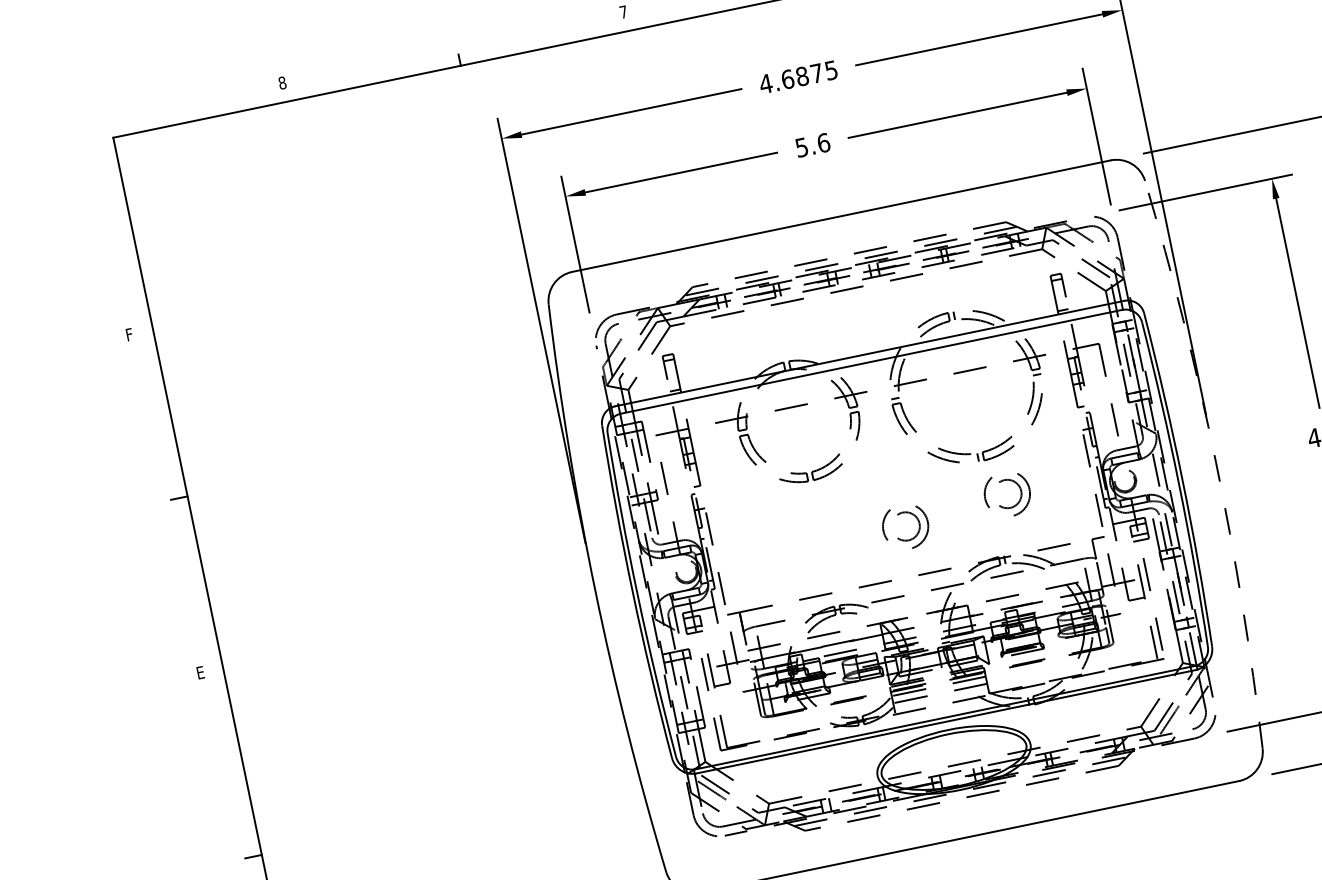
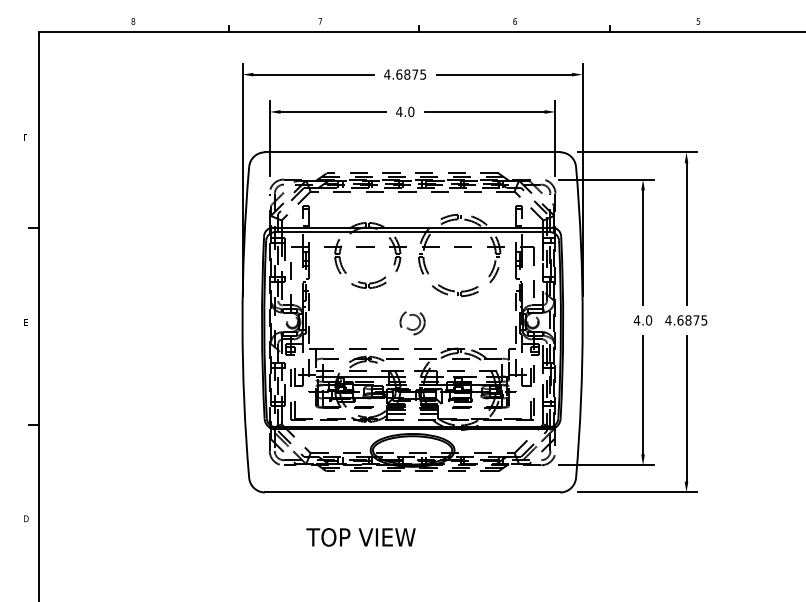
text: (812, 144) -> (405, 111), 5.6 -> 4.0
arc: (1215, 462) -> (582, 322), dashed -> solid
part: (1007, 496) -> (469, 317), removed

